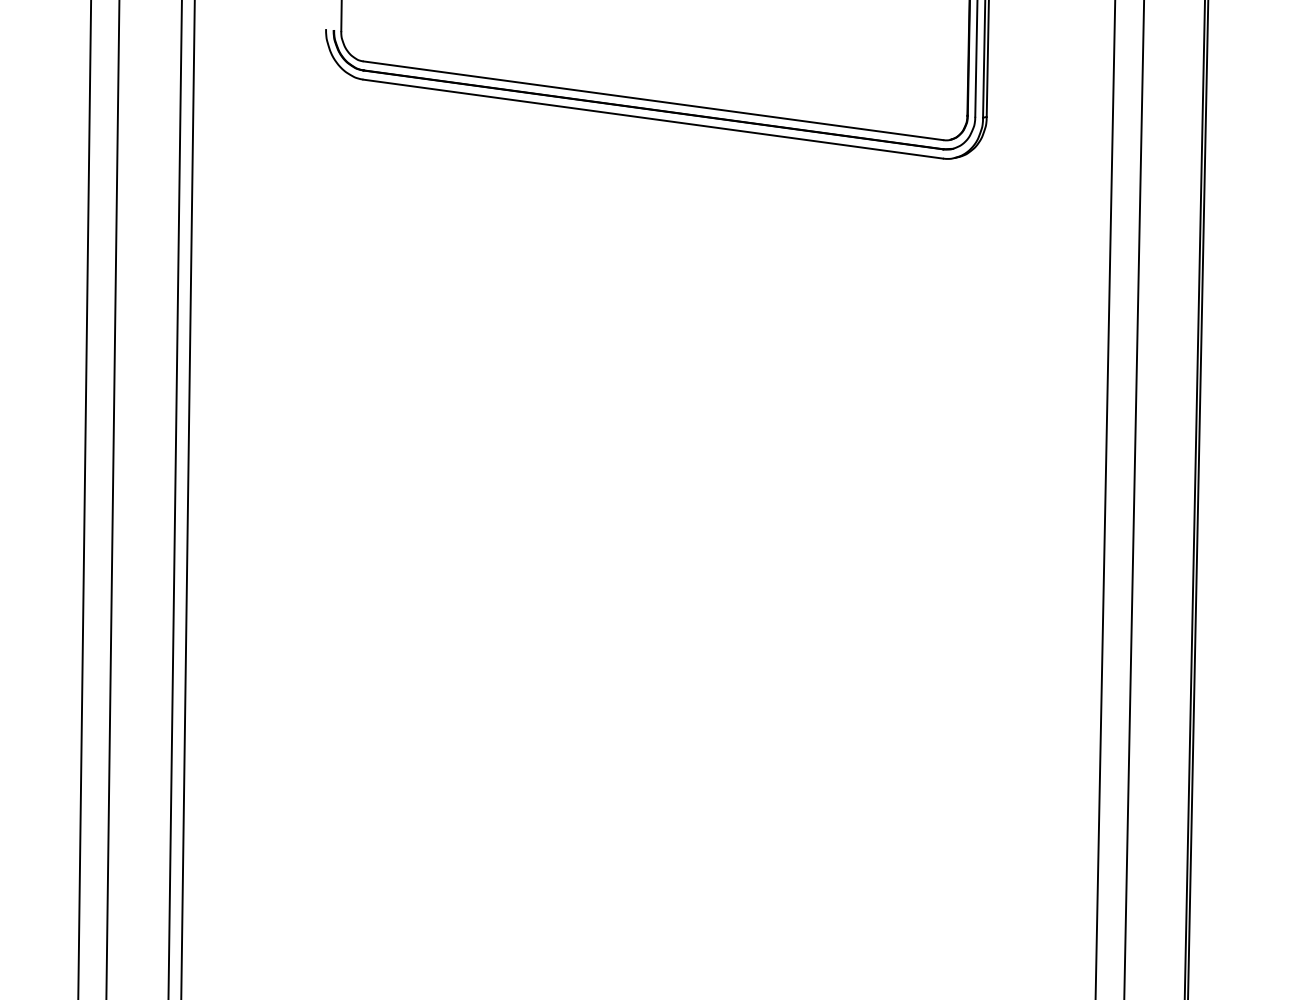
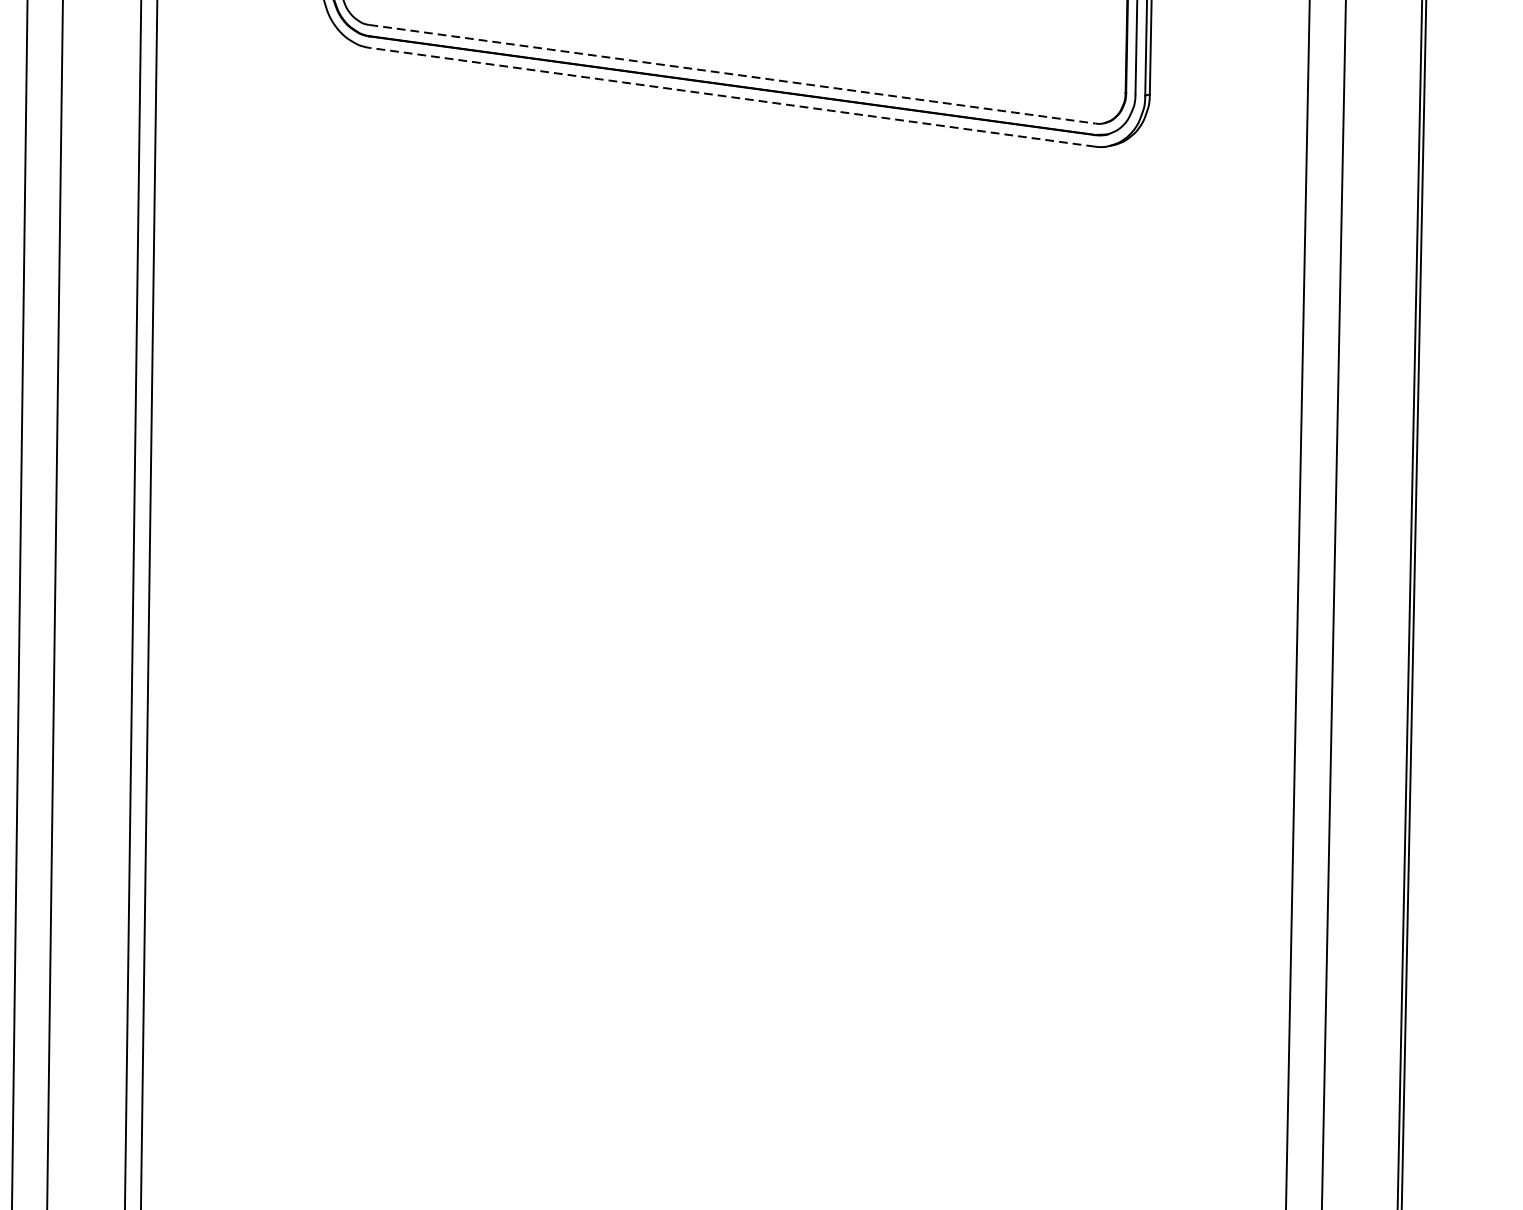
line: (653, 100) -> (732, 73), solid -> dashed
line: (652, 119) -> (731, 97), solid -> dashed

